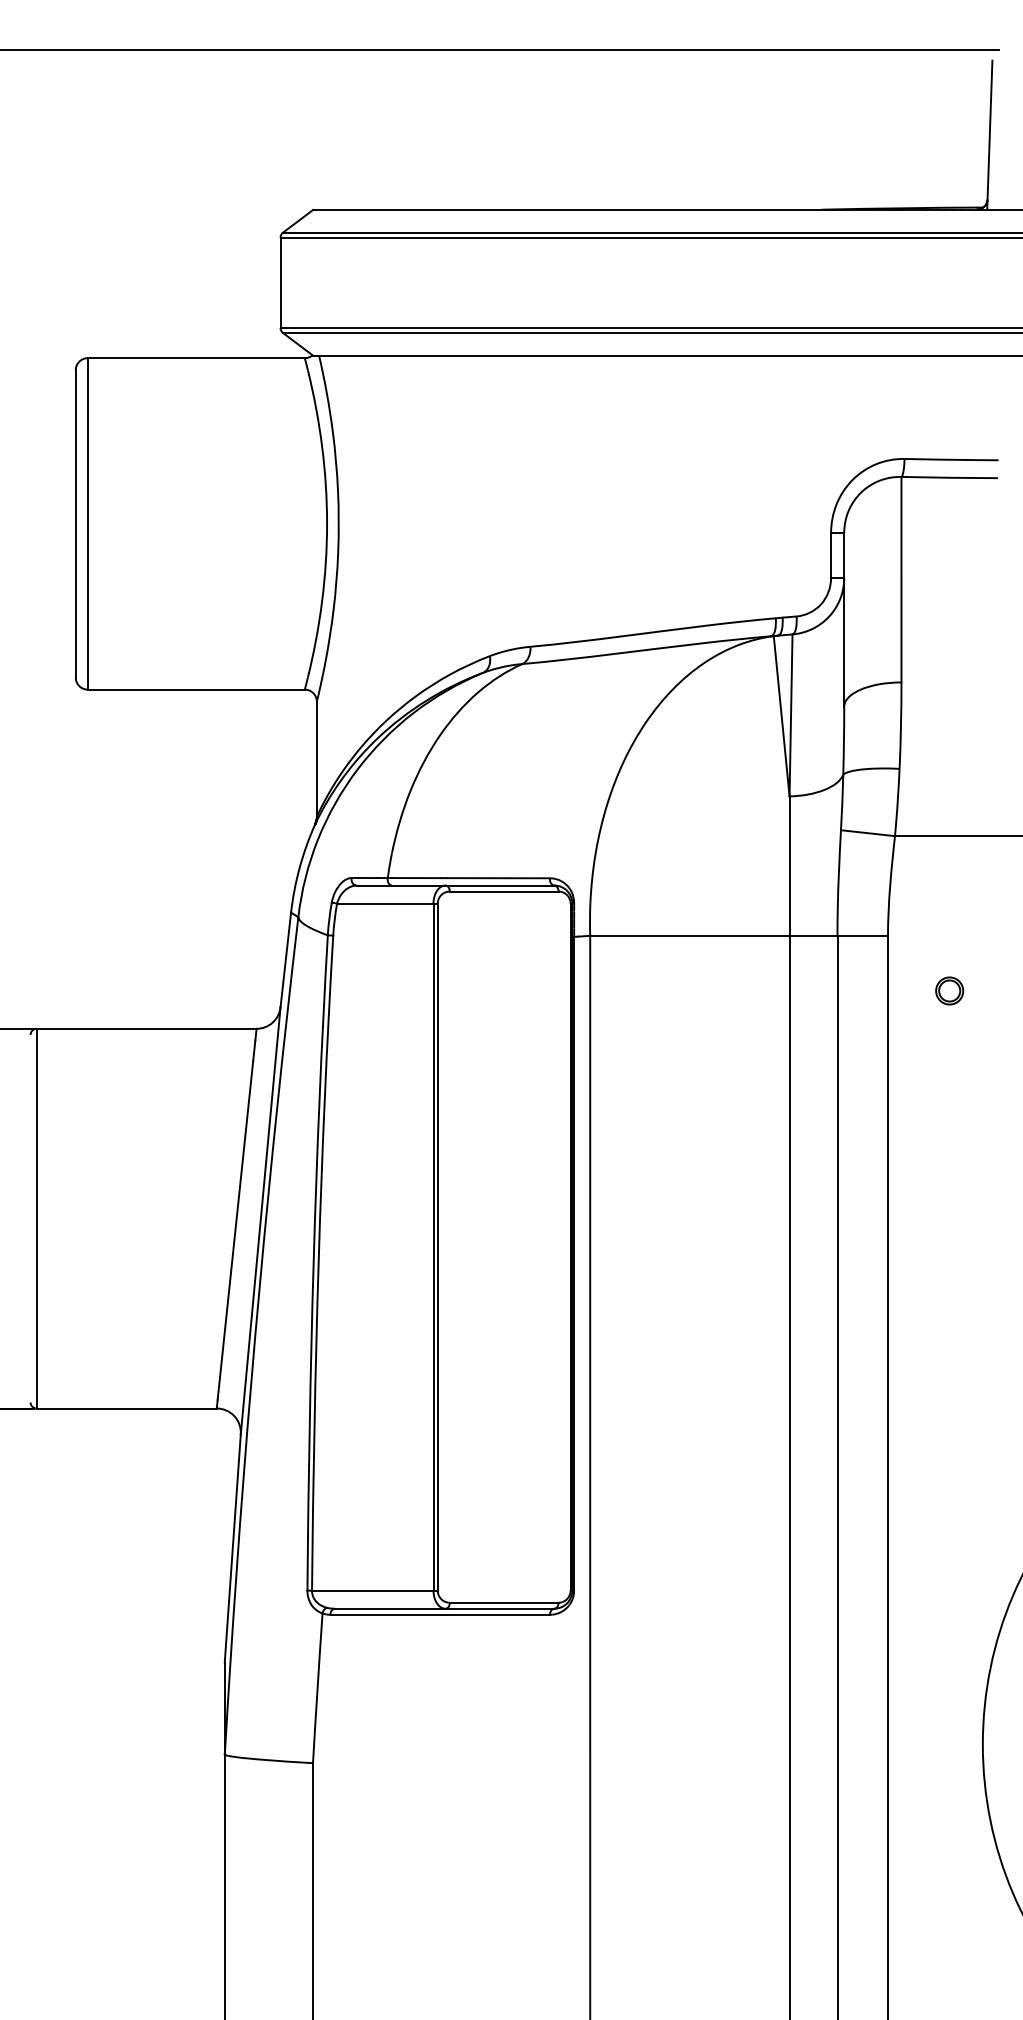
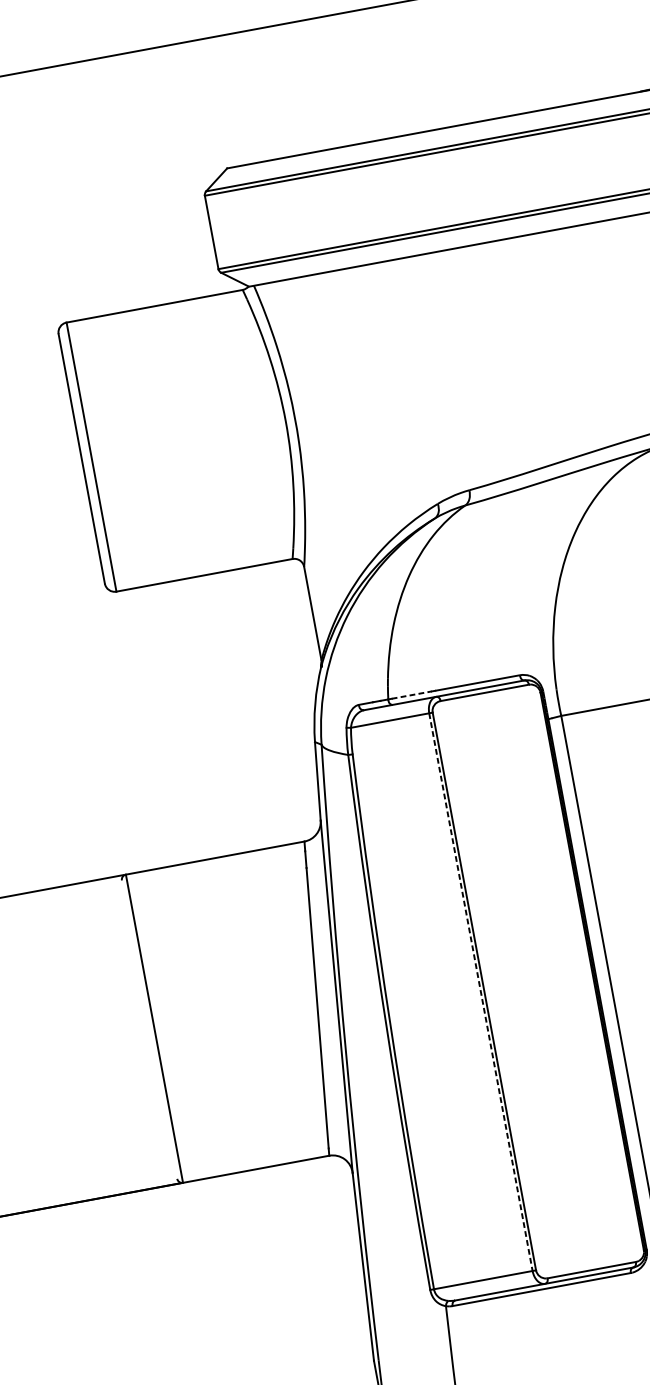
line: (416, 878) -> (411, 695), solid -> dashed
line: (433, 1247) -> (480, 992), solid -> dashed

